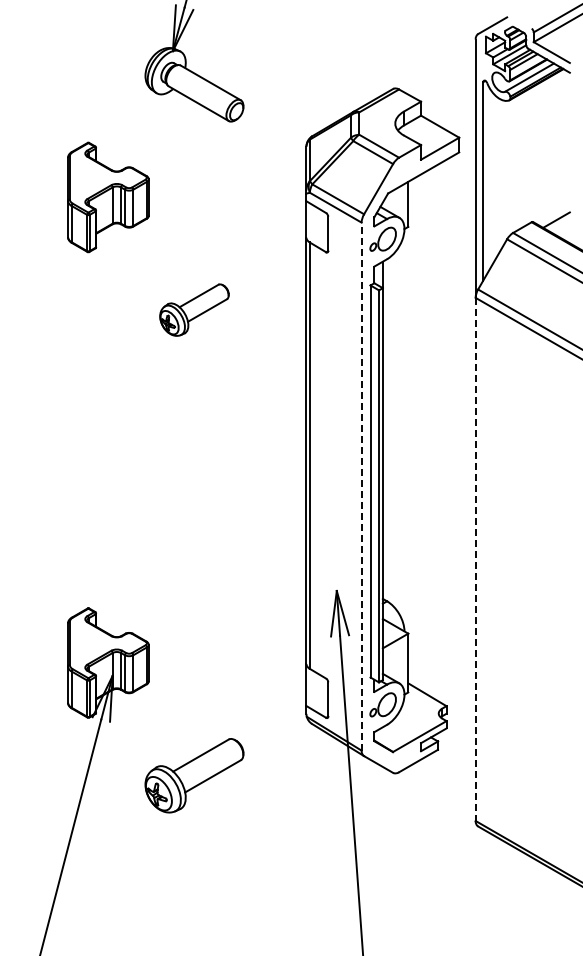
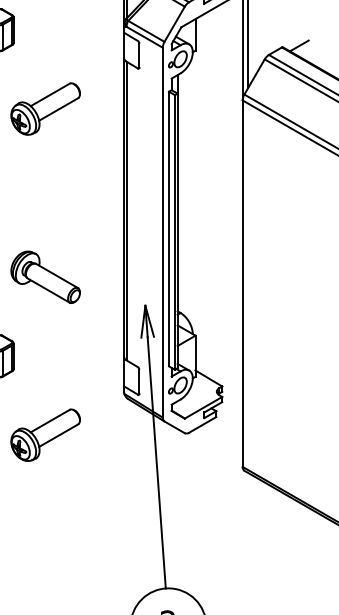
part: (194, 309) -> (45, 108), size x1.43
line: (361, 486) -> (162, 232), dashed -> solid
part: (194, 550) -> (45, 277), added
line: (475, 559) -> (242, 283), dashed -> solid

